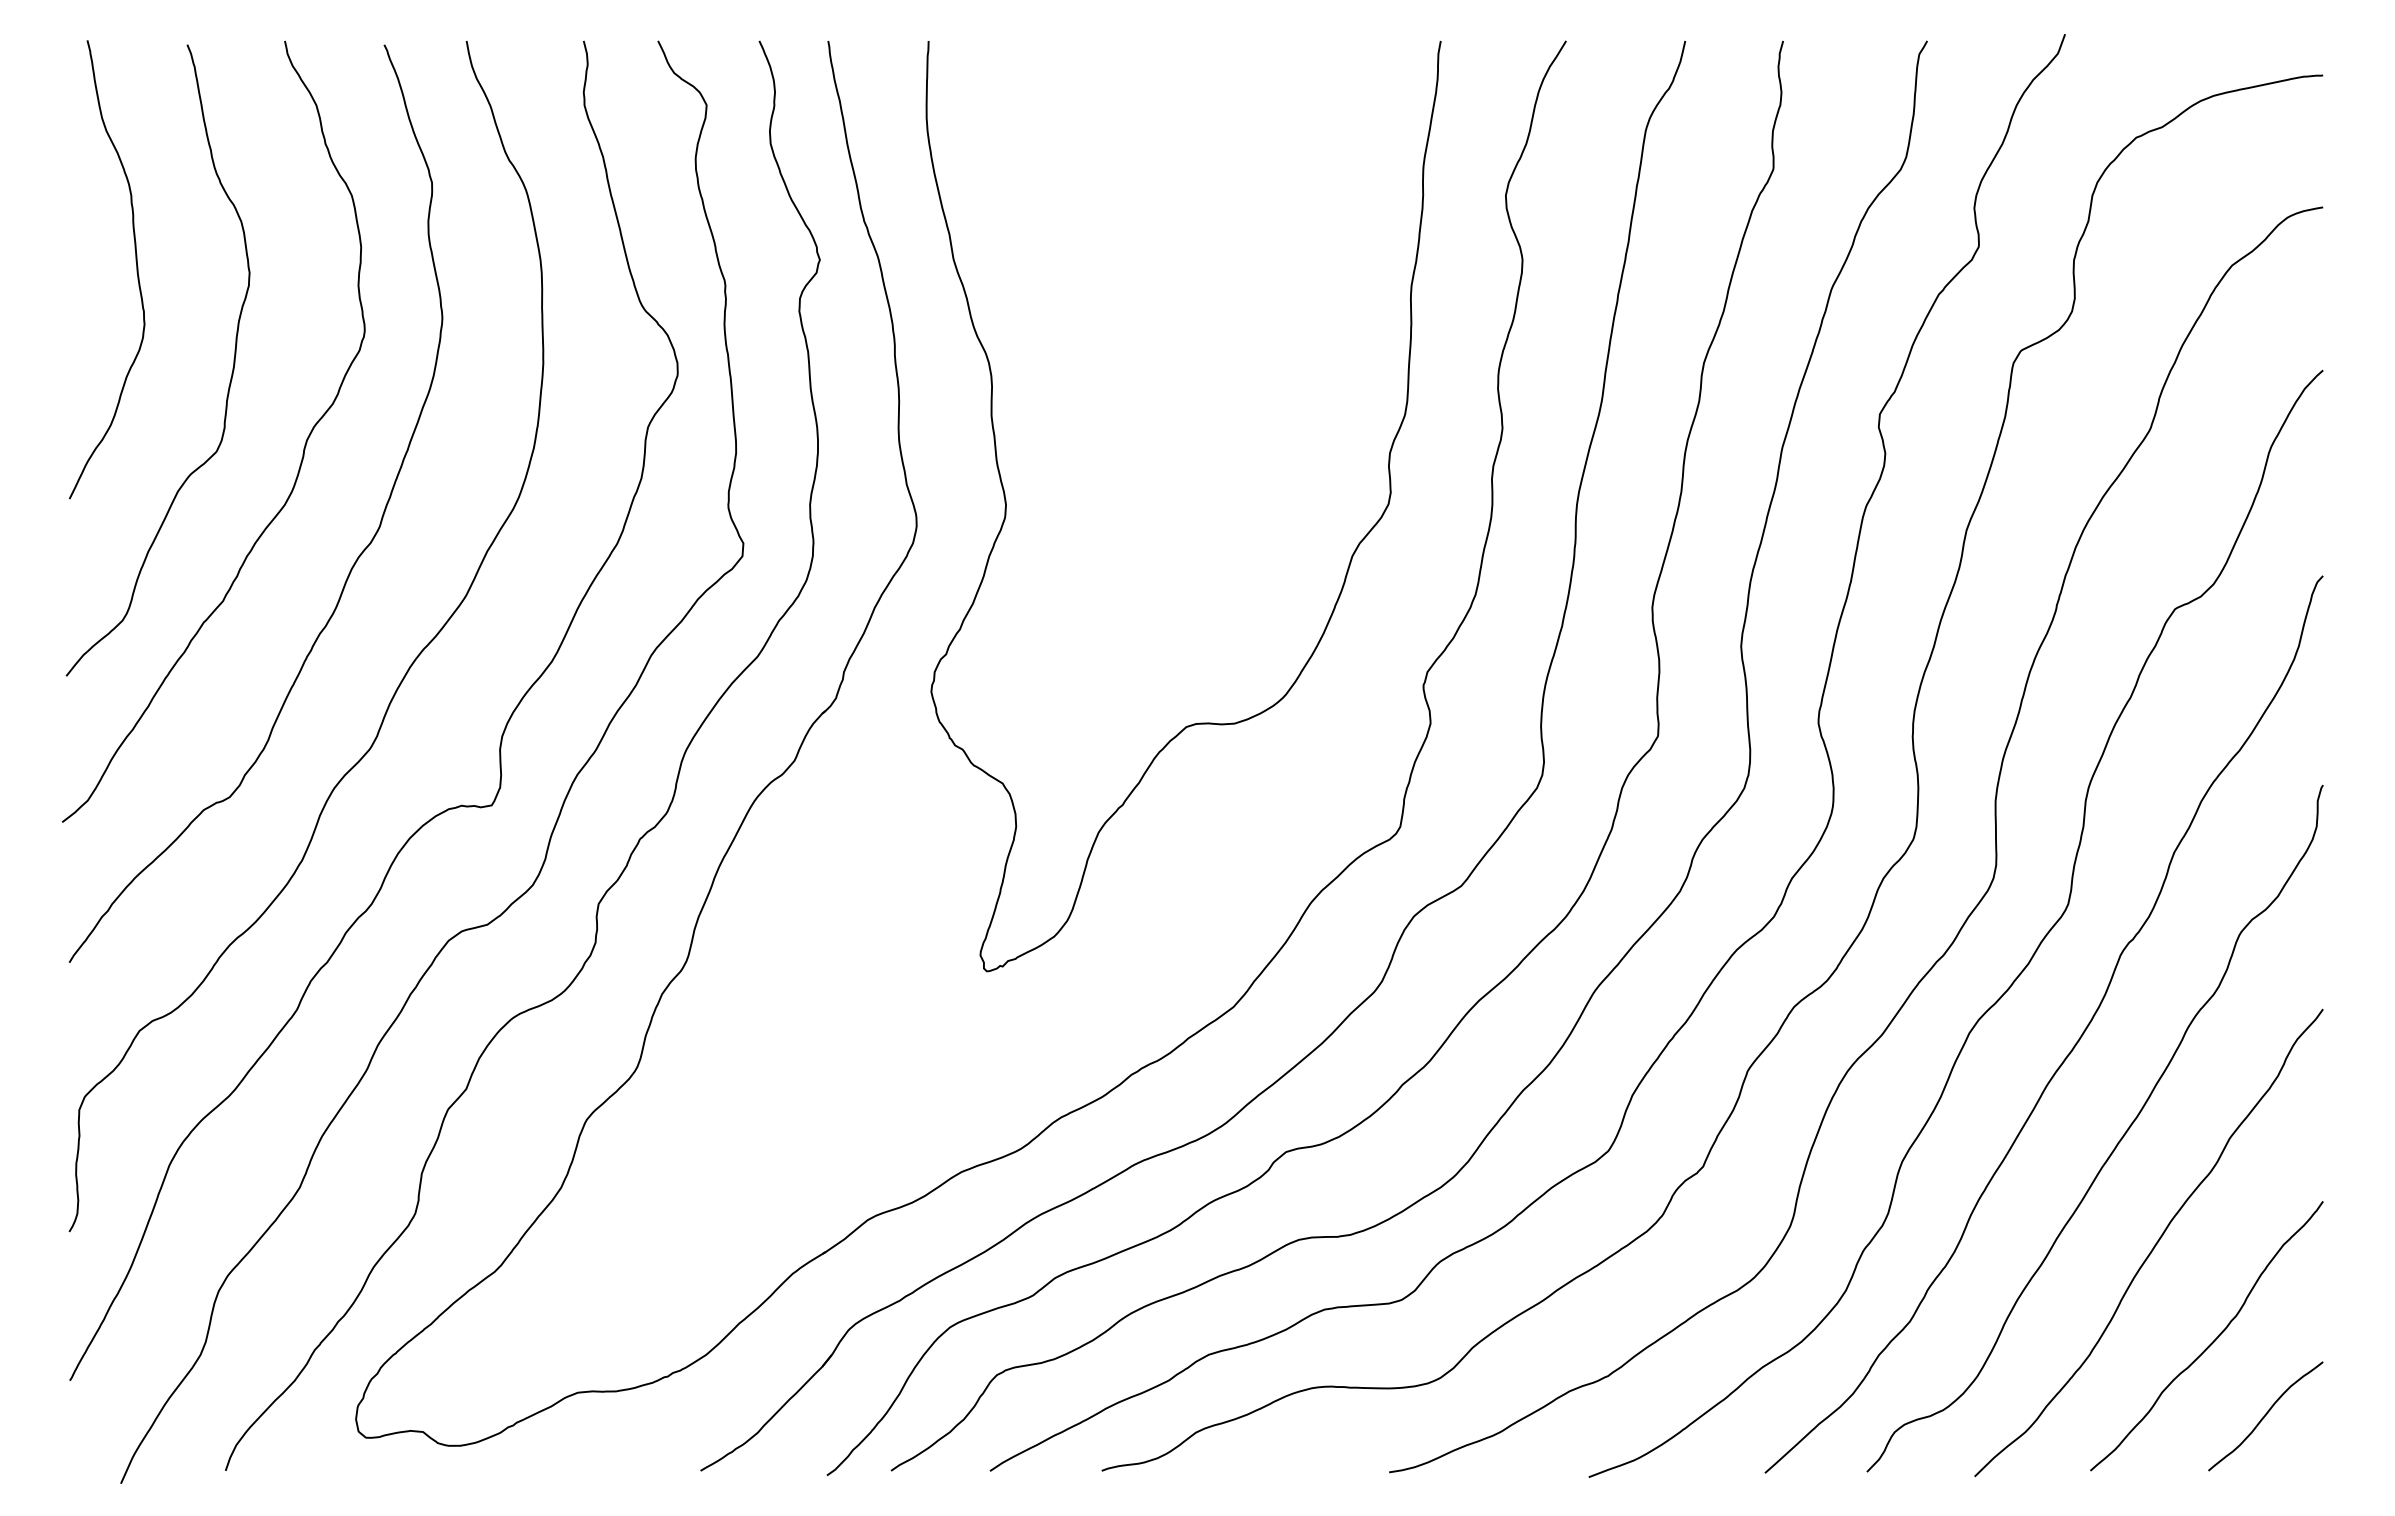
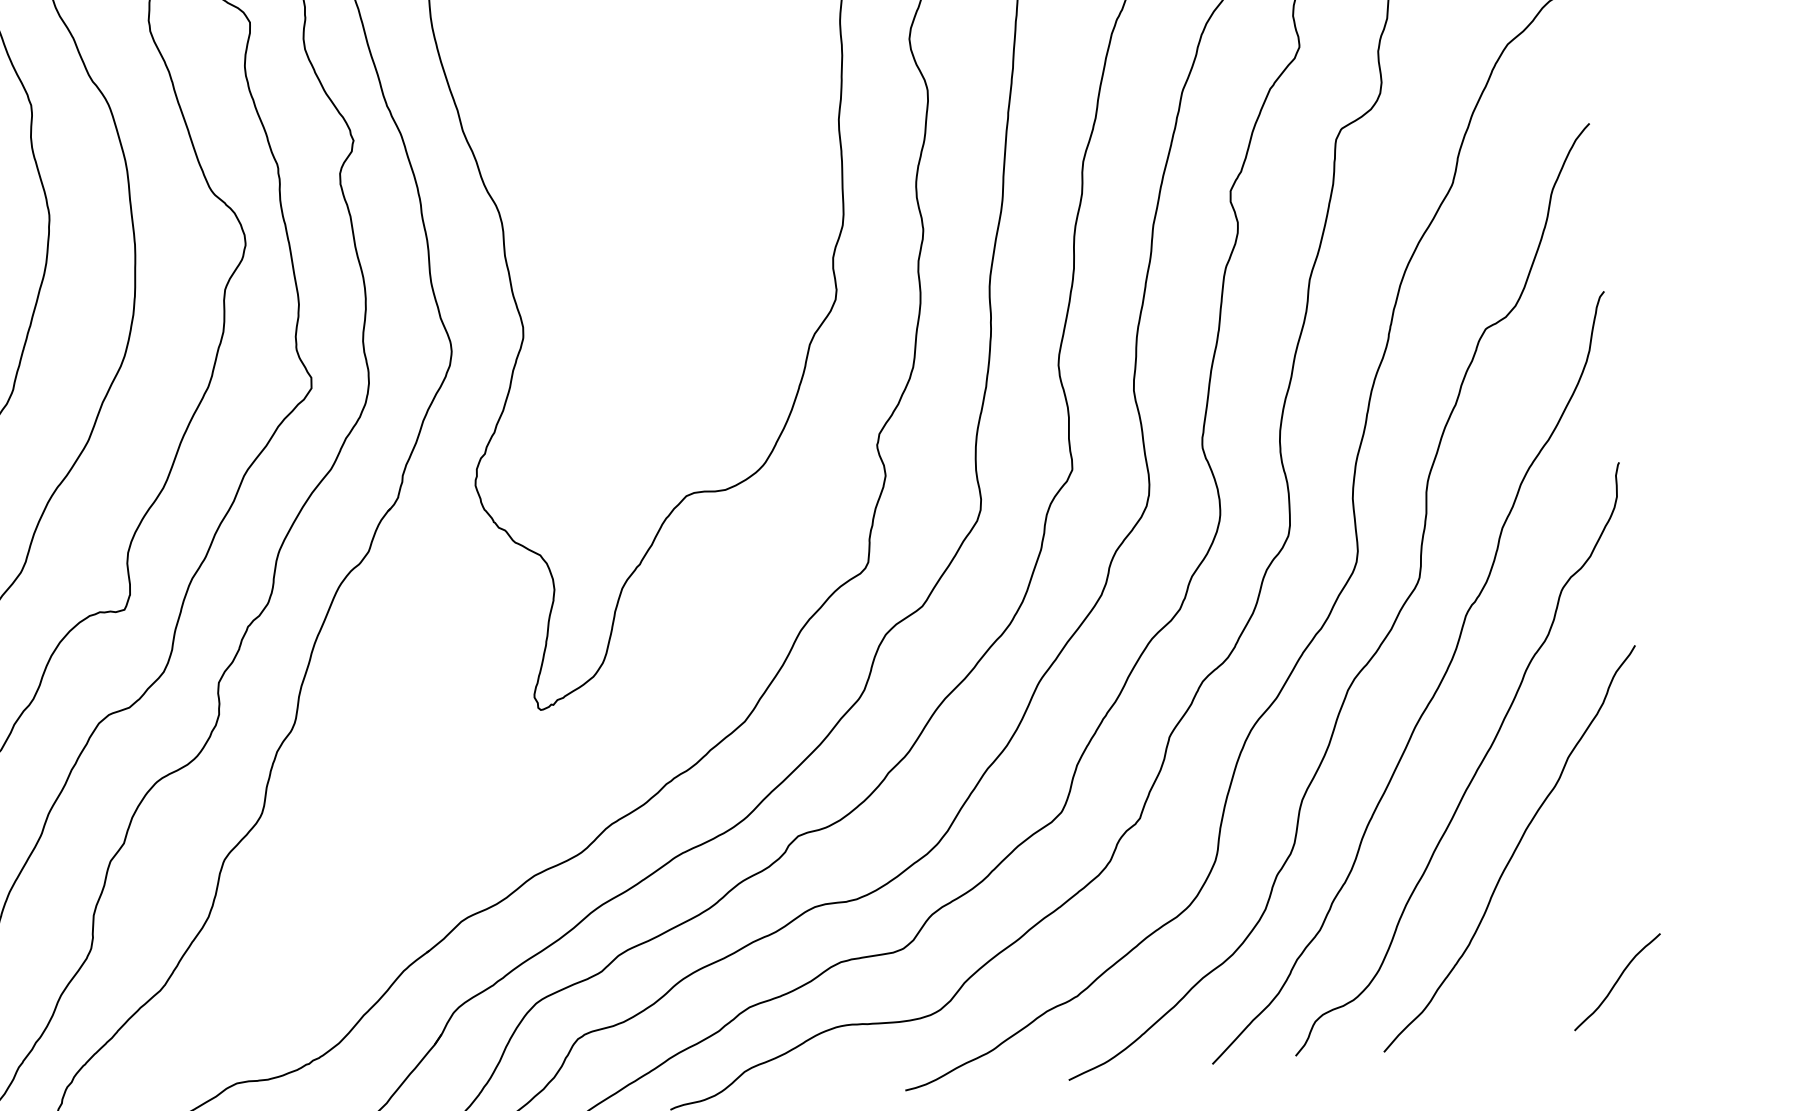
curve: (2212, 1341) -> (1568, 924), removed

